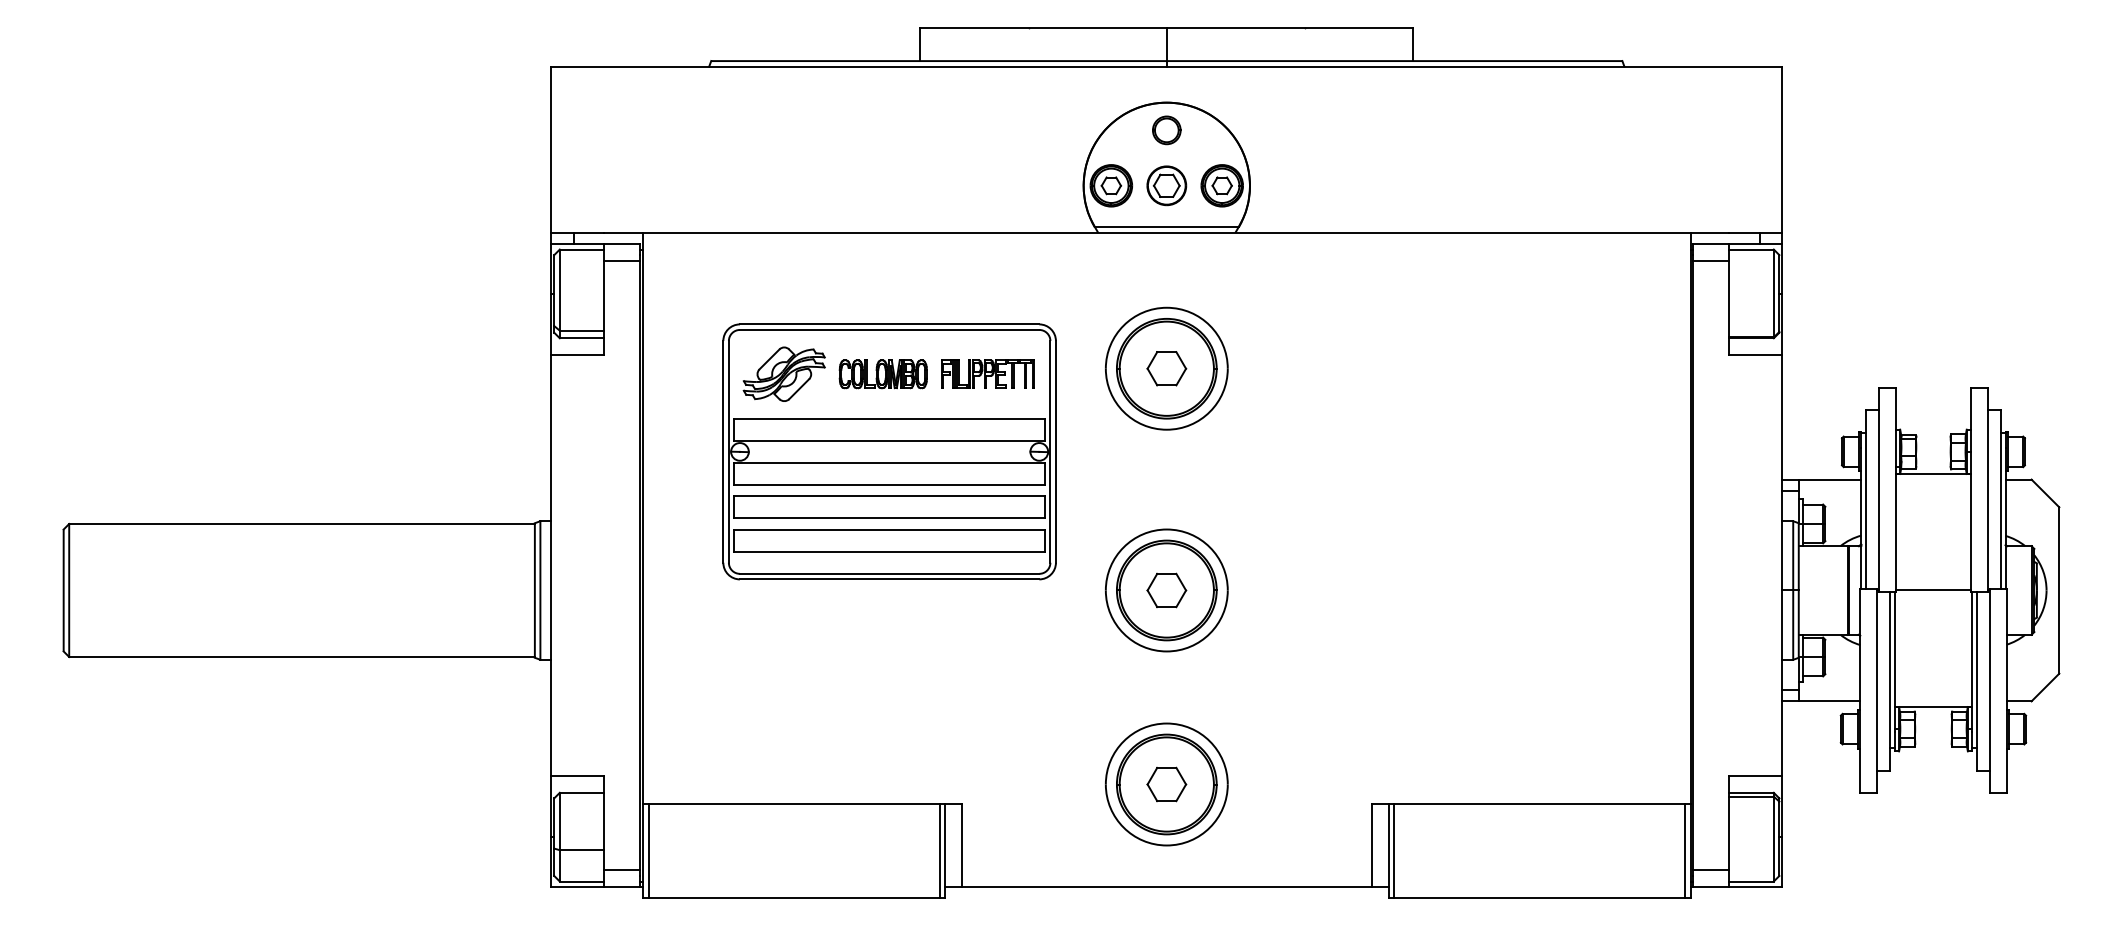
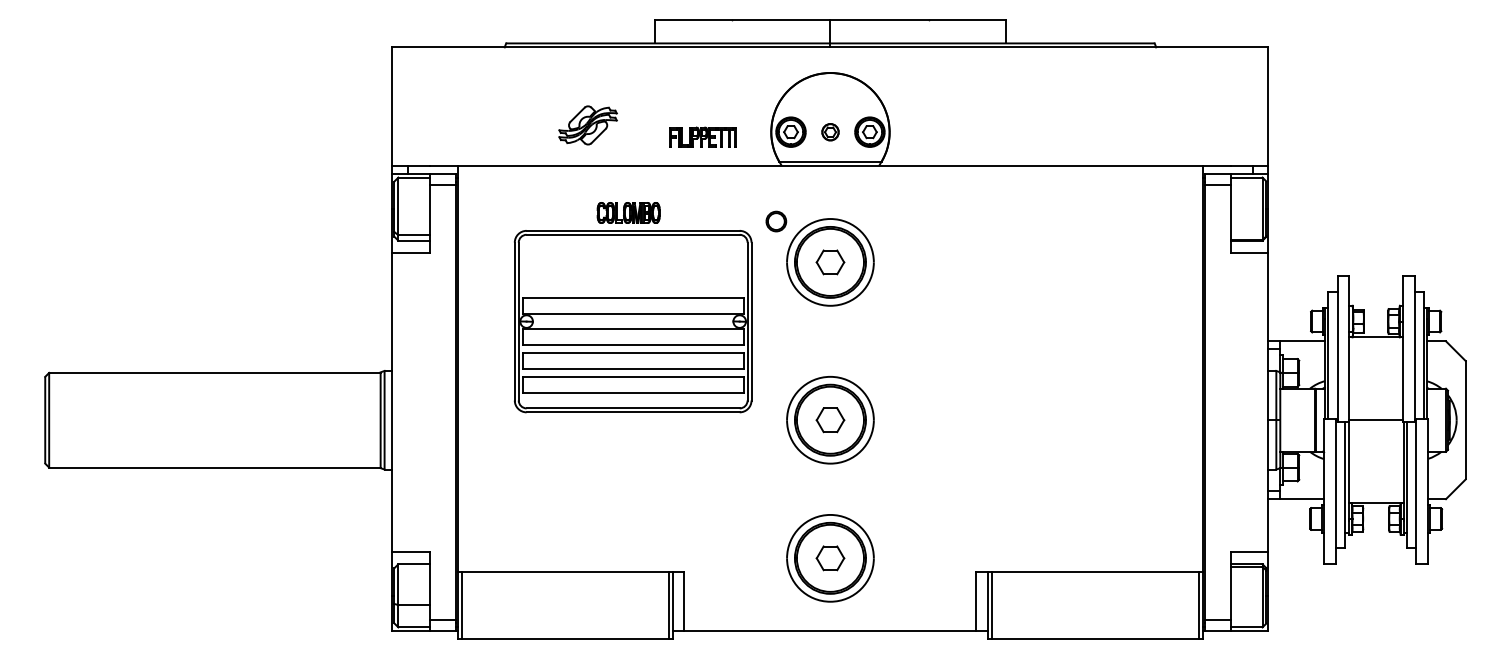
part: (1166, 130) -> (776, 221), moved
part: (1166, 185) -> (830, 131), size x0.6
part: (783, 373) -> (587, 124), moved
part: (987, 373) -> (702, 136), moved
part: (882, 374) -> (628, 213), moved

